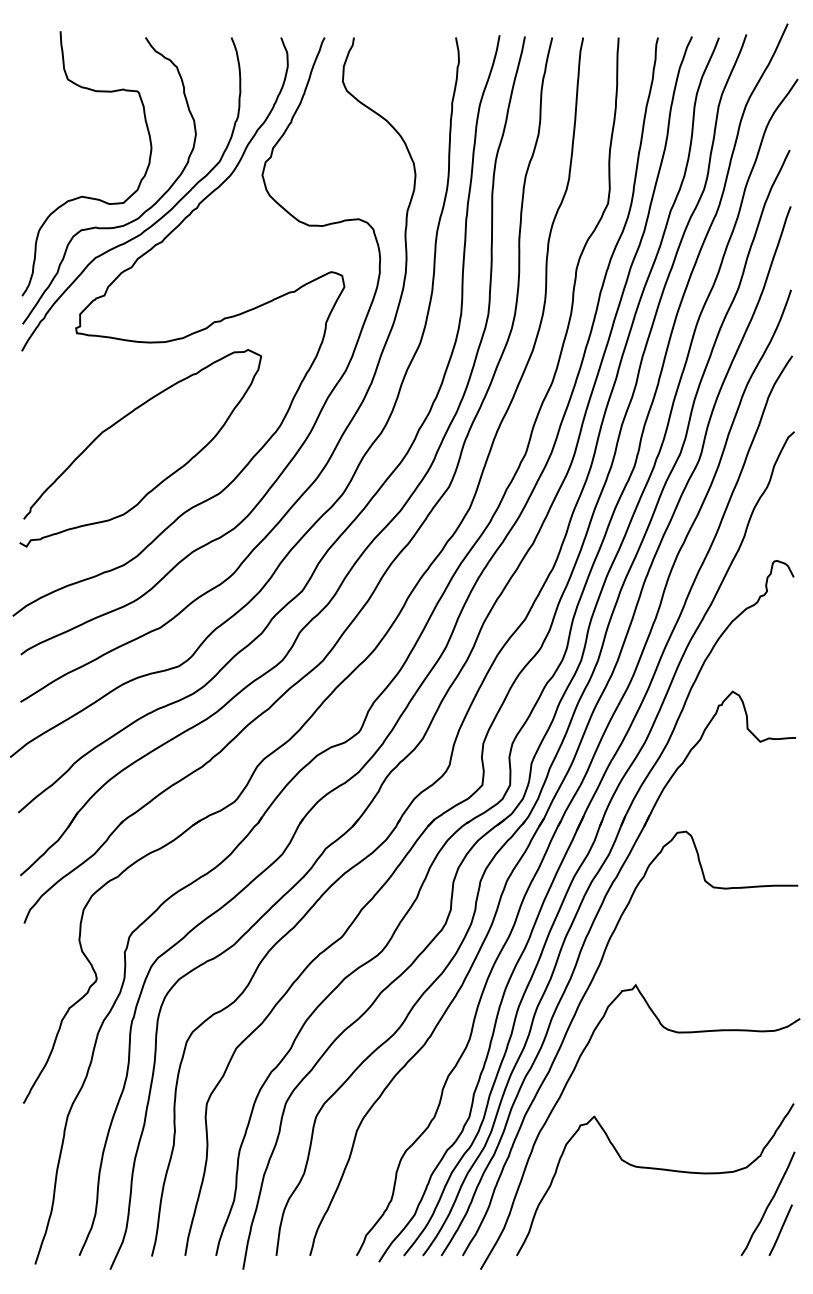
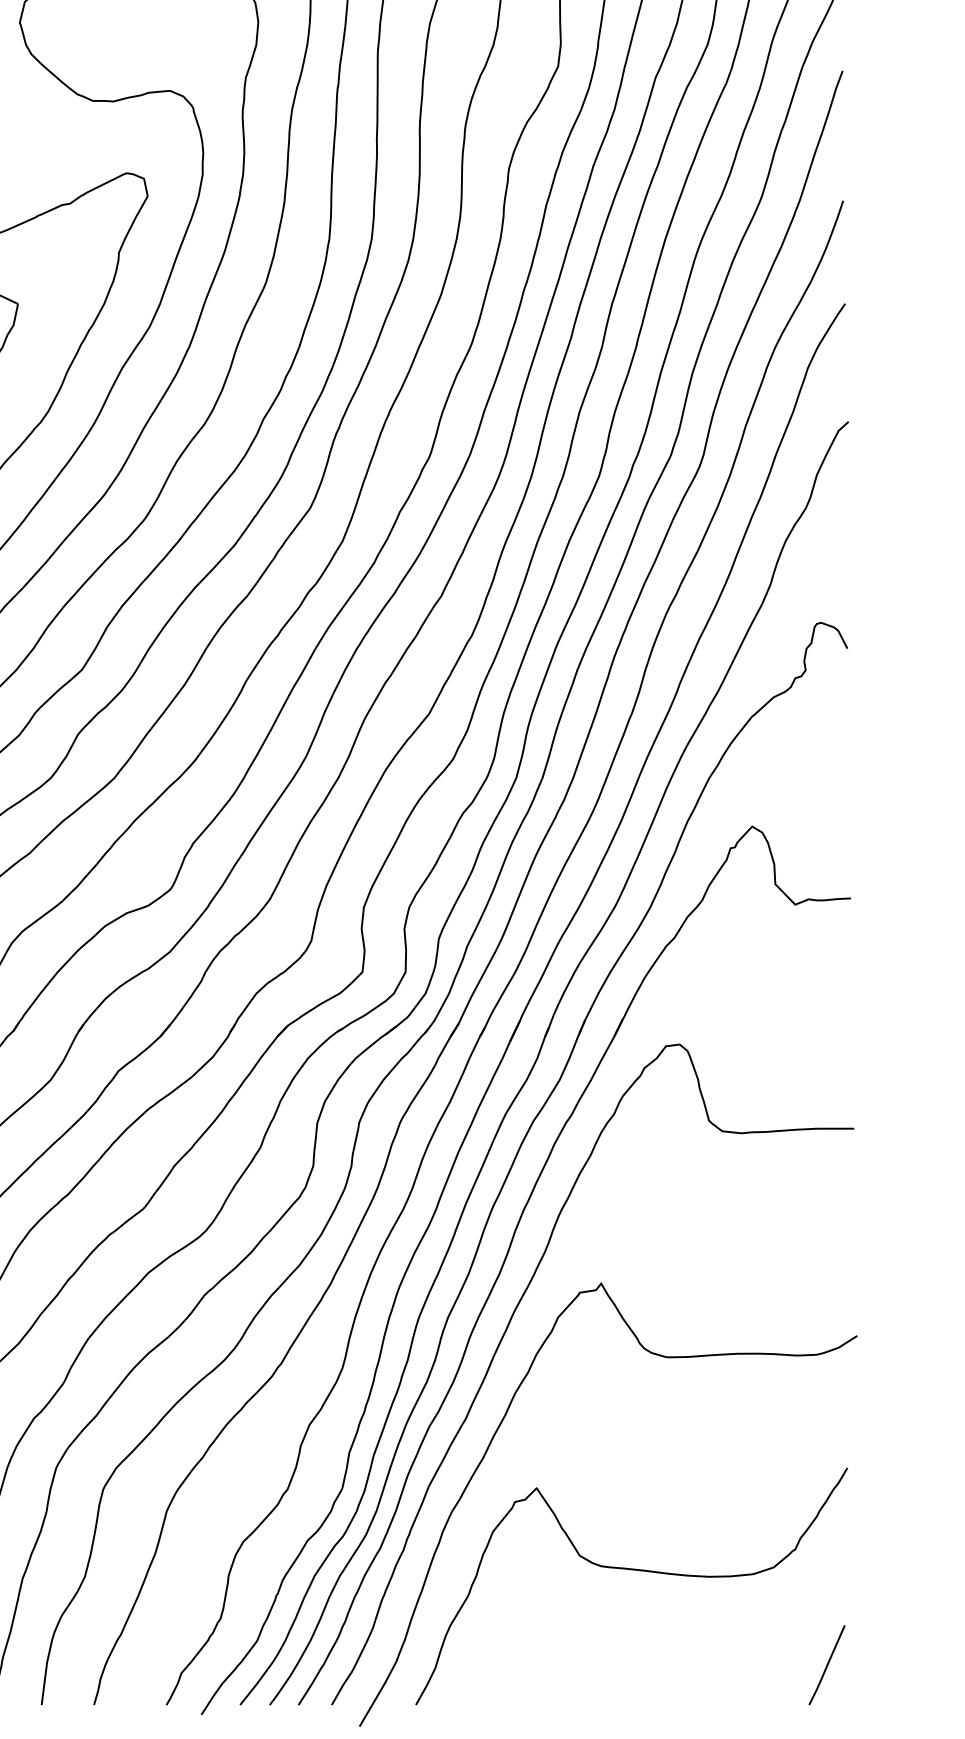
curve: (768, 1203) -> (807, 1623), removed

